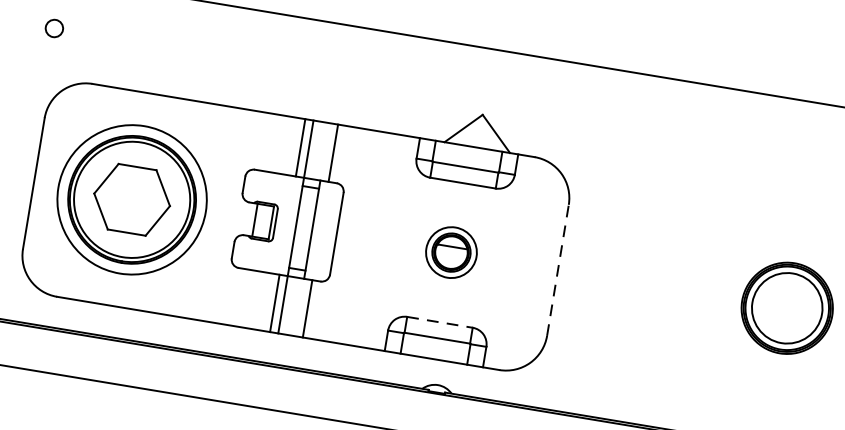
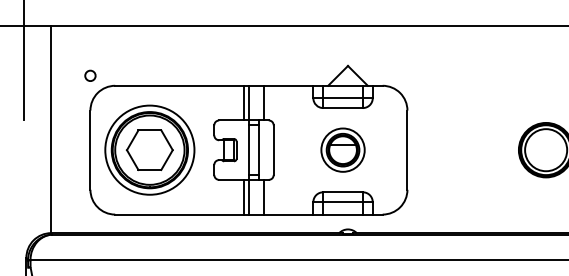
circle: (54, 27) -> (90, 75), moved
part: (450, 251) -> (342, 149), size x1.43
line: (557, 270) -> (407, 150), dashed -> solid
line: (440, 322) -> (343, 192), dashed -> solid

